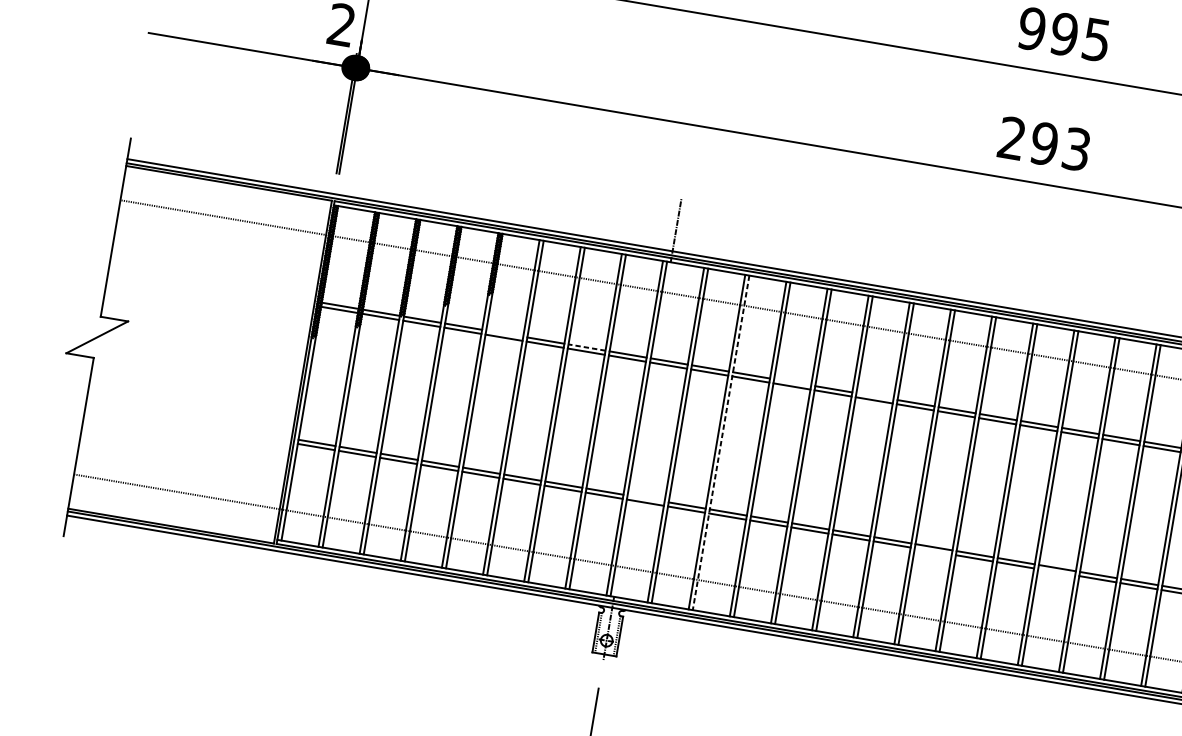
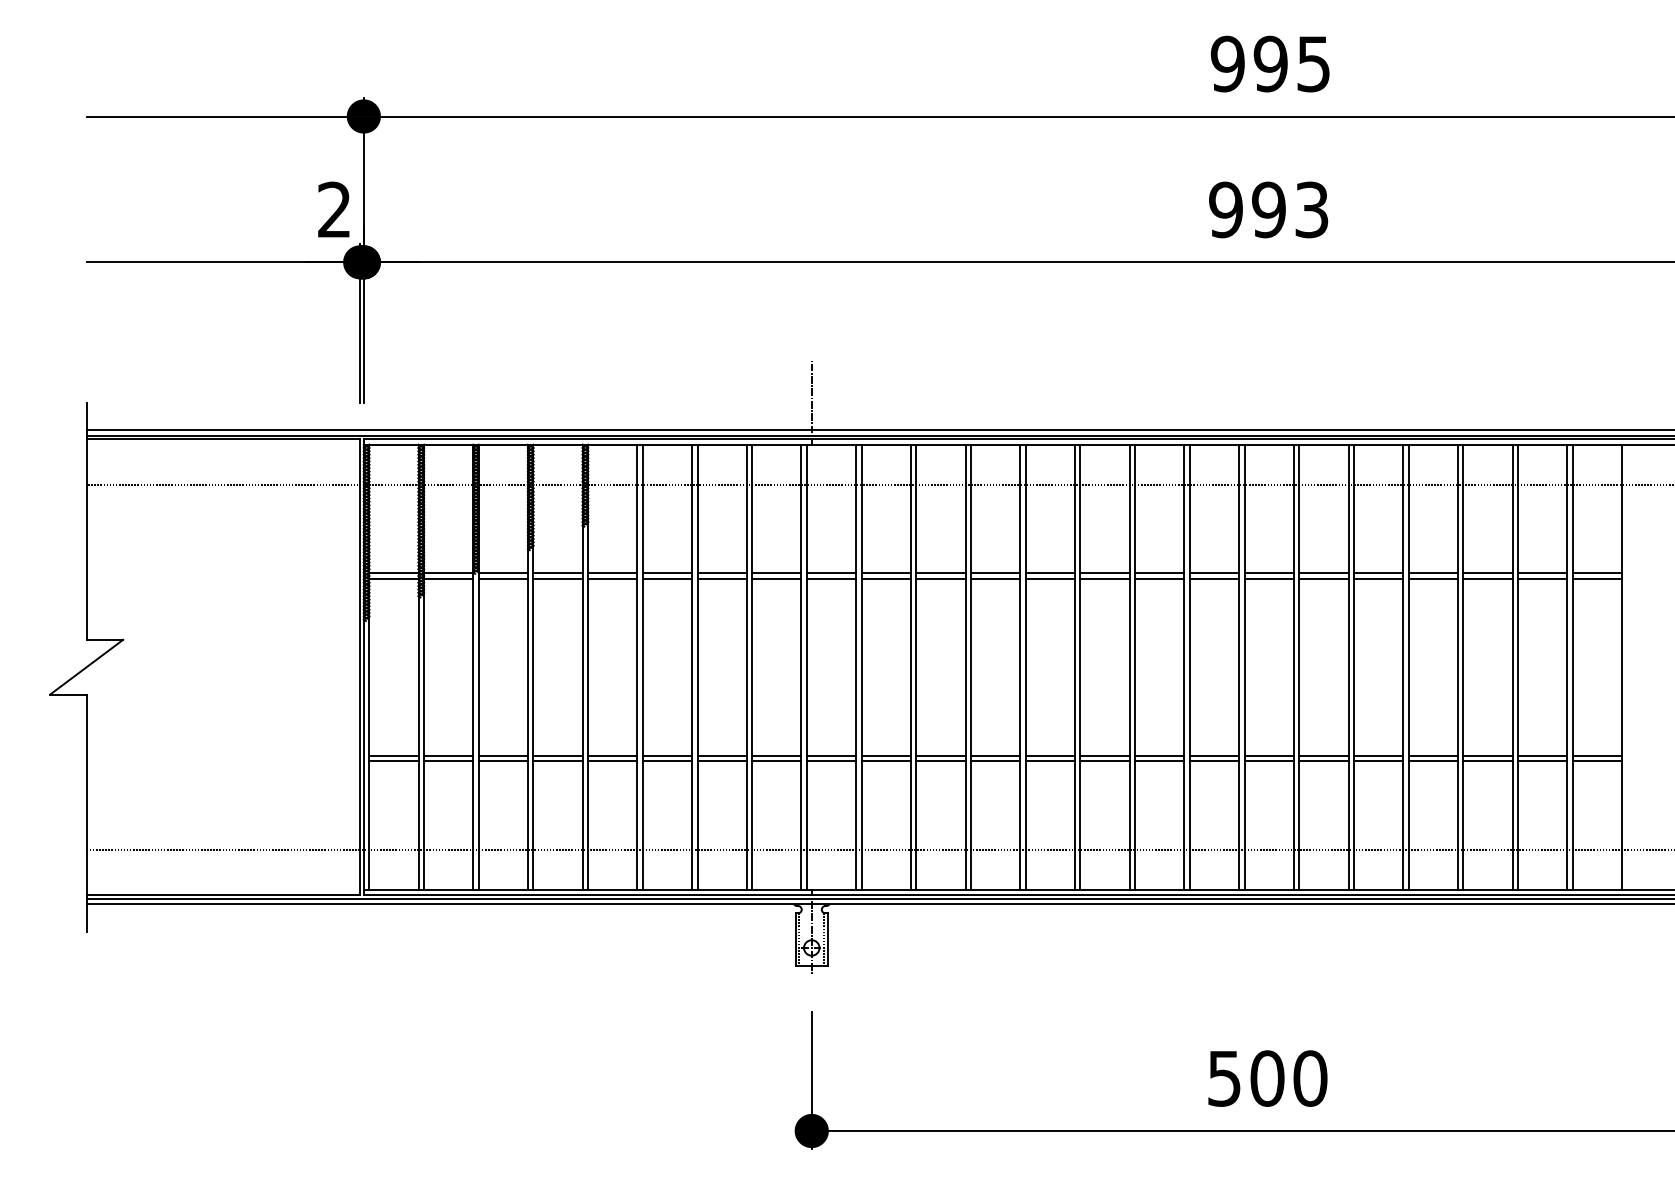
text: (1011, 138) -> (1225, 209), 293 -> 993
line: (504, 333) -> (612, 573), added
line: (587, 347) -> (722, 573), dashed -> solid
line: (792, 382) -> (995, 573), added
line: (874, 396) -> (1104, 573), added
line: (721, 443) -> (916, 667), dashed -> solid
line: (646, 498) -> (831, 755), added
line: (933, 551) -> (1214, 761), added
line: (1056, 572) -> (1378, 761), added

